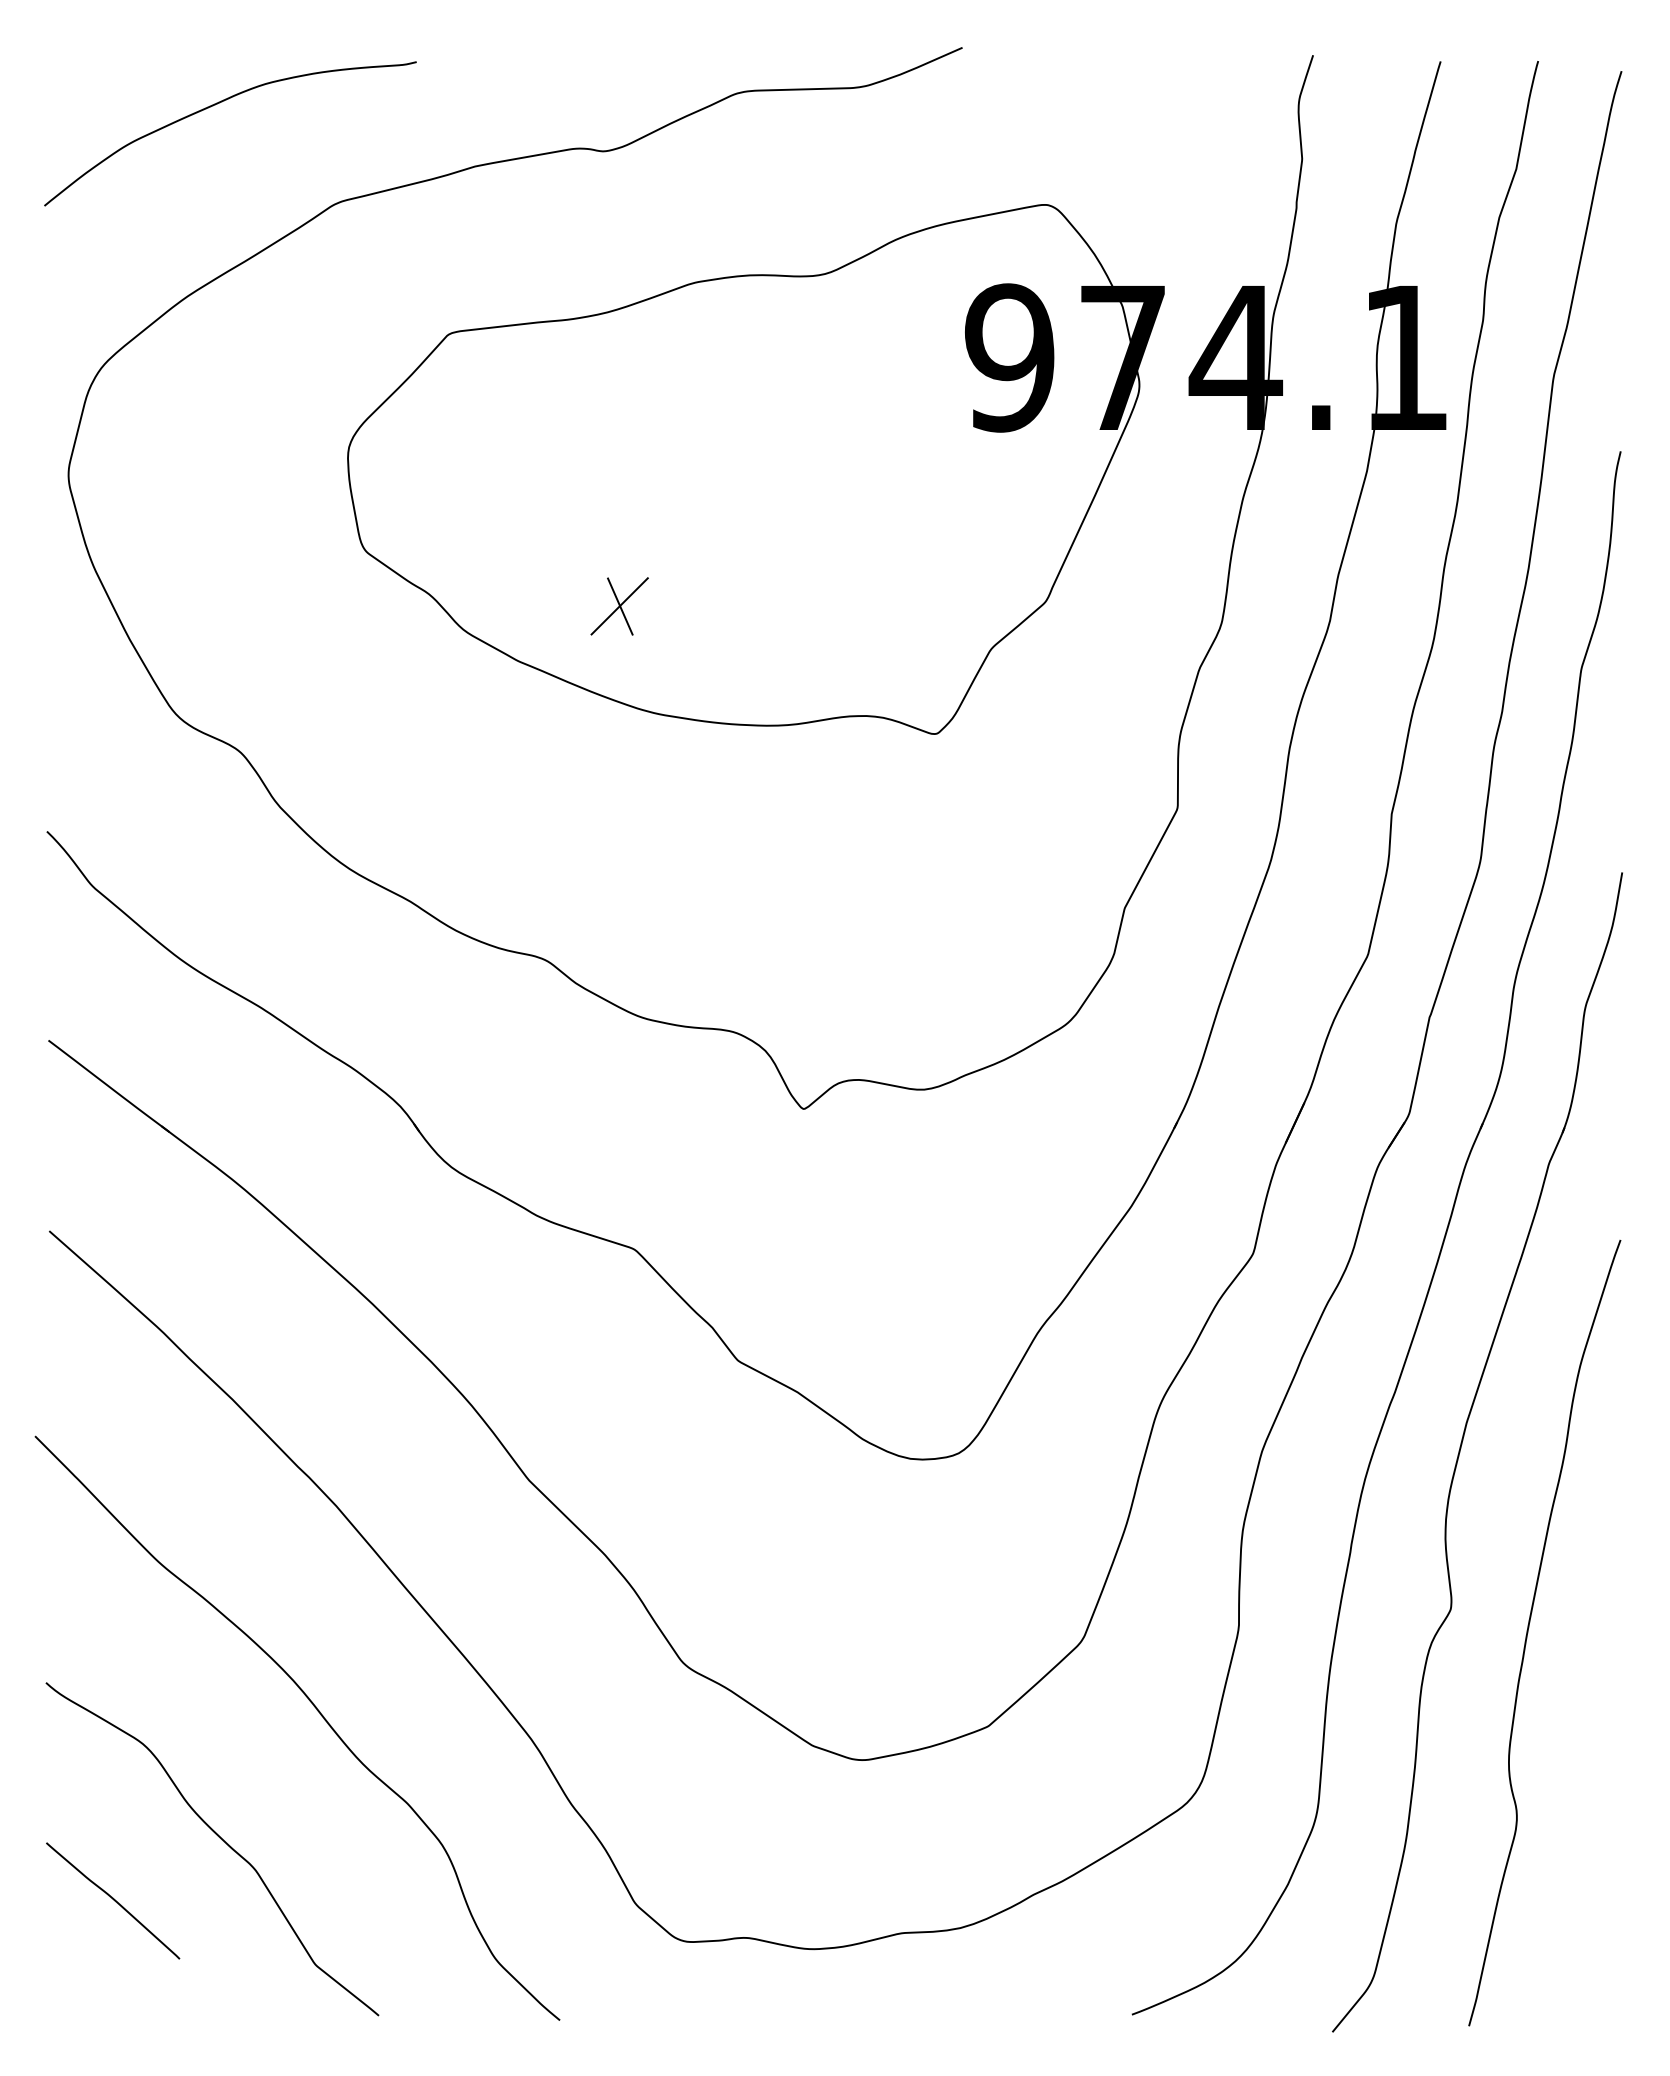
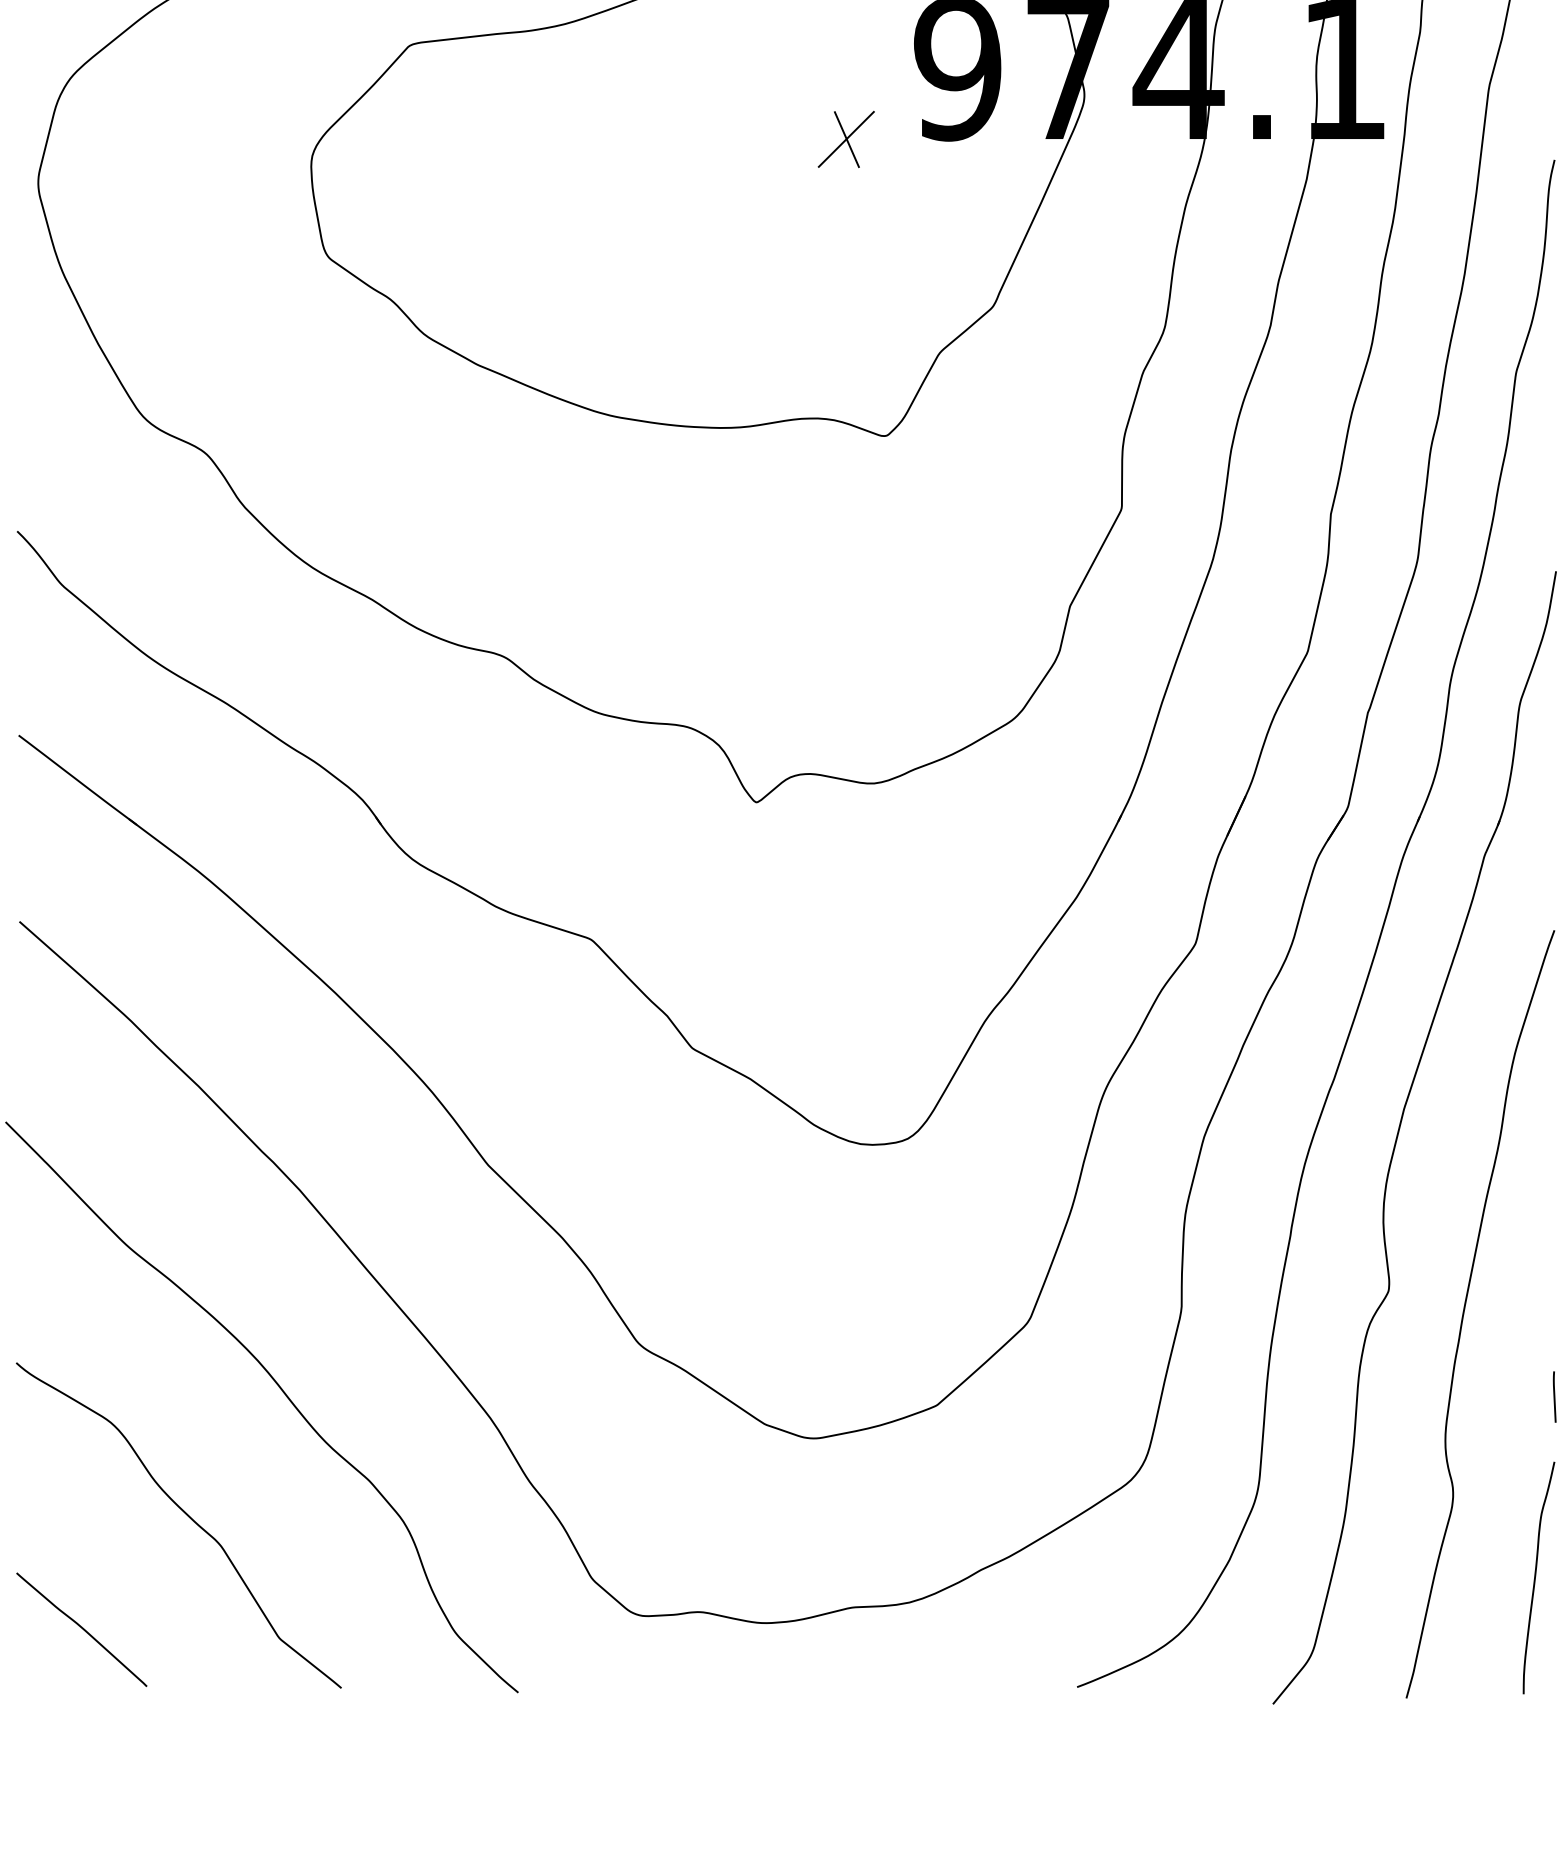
part: (619, 606) -> (846, 139), moved
line: (1620, 1717) -> (1554, 1396), added
curve: (113, 1900) -> (82, 1629), moved
curve: (1601, 1902) -> (1535, 1577), added

